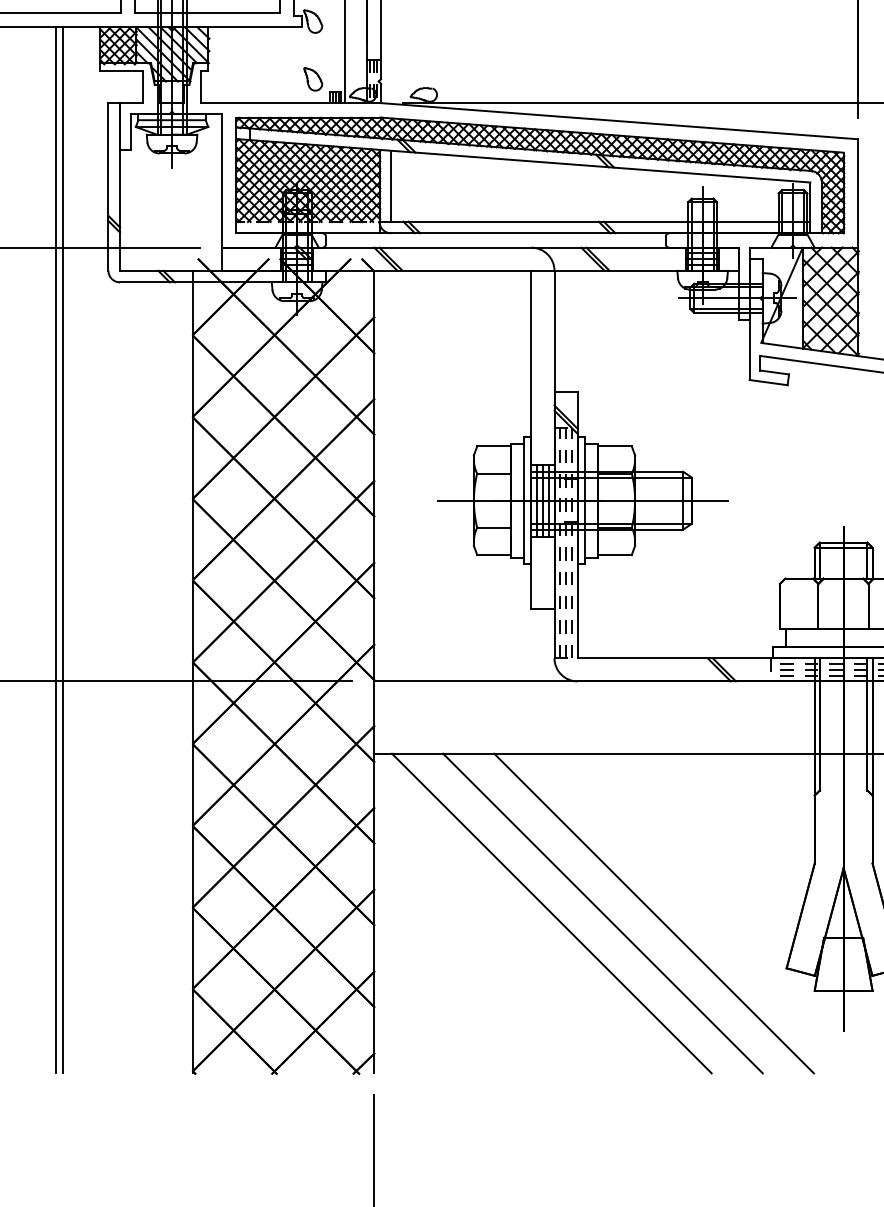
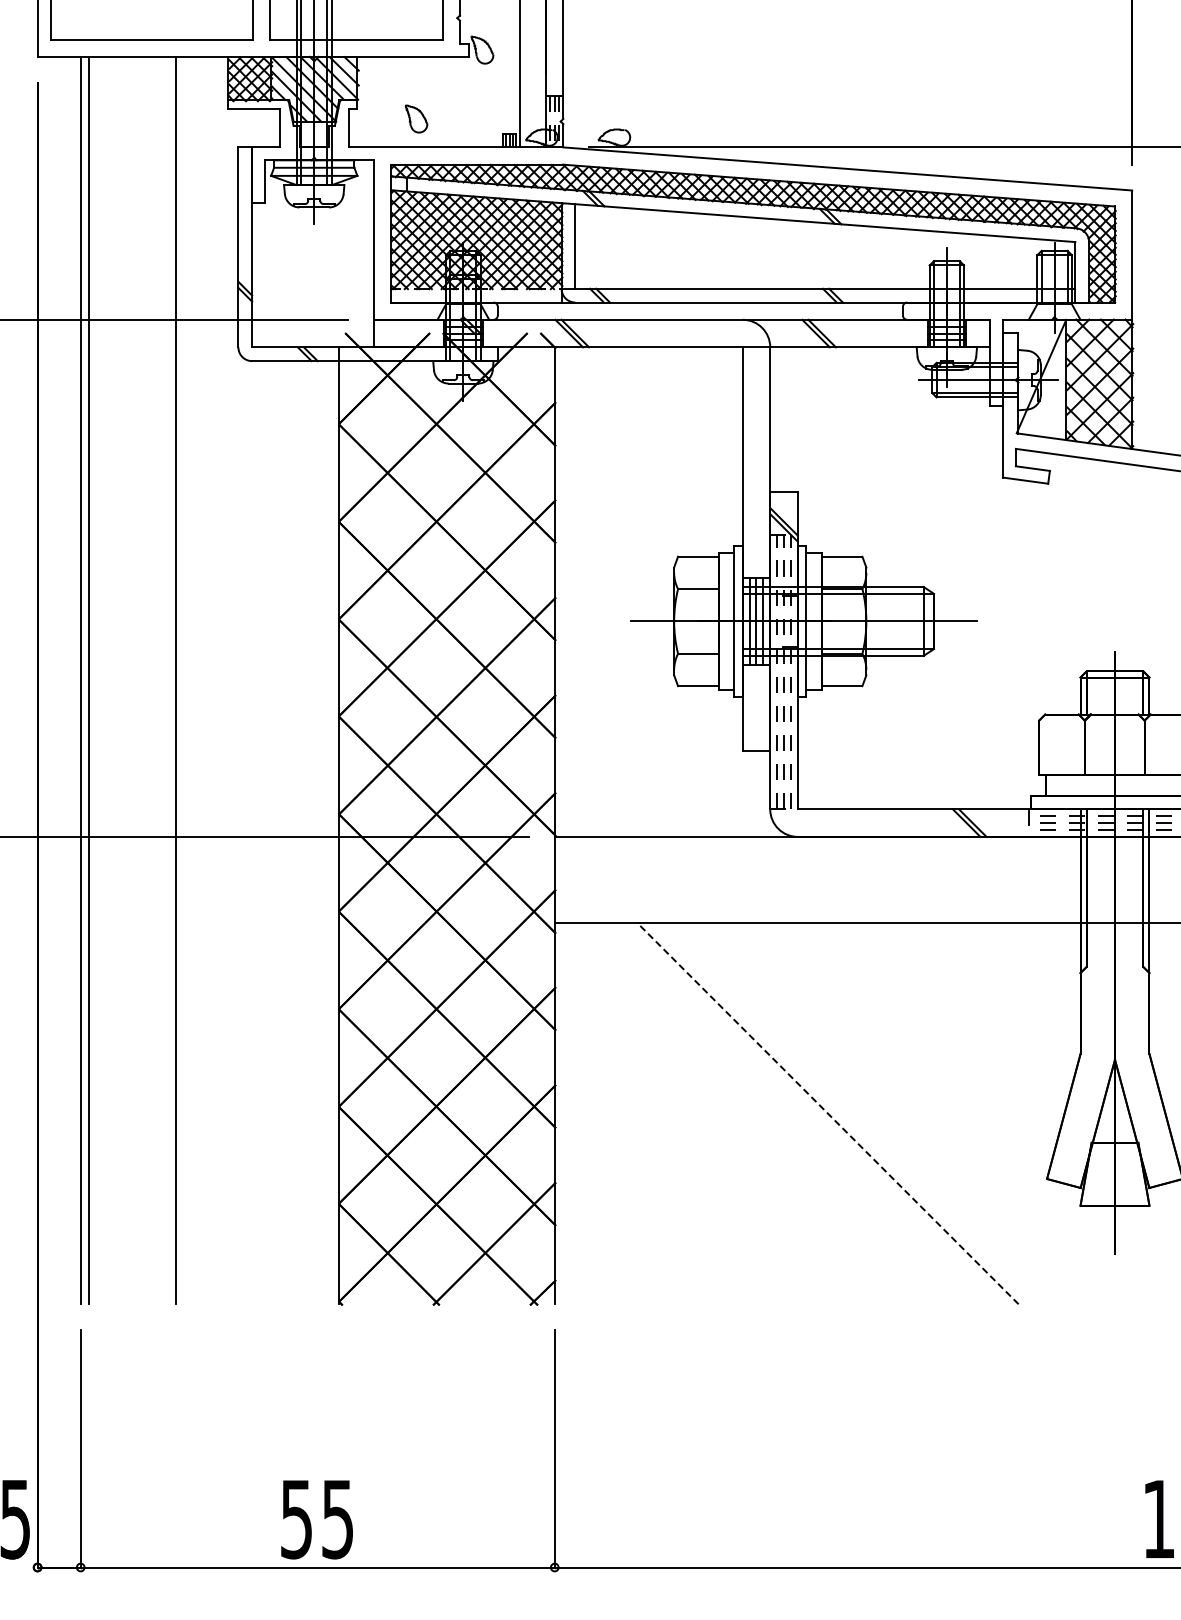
part: (313, 78) -> (416, 118), moved
line: (63, 550) -> (184, 680), removed
line: (551, 913) -> (766, 1113), removed
line: (603, 913) -> (828, 1113), solid -> dashed
line: (653, 913) -> (888, 1113), removed

